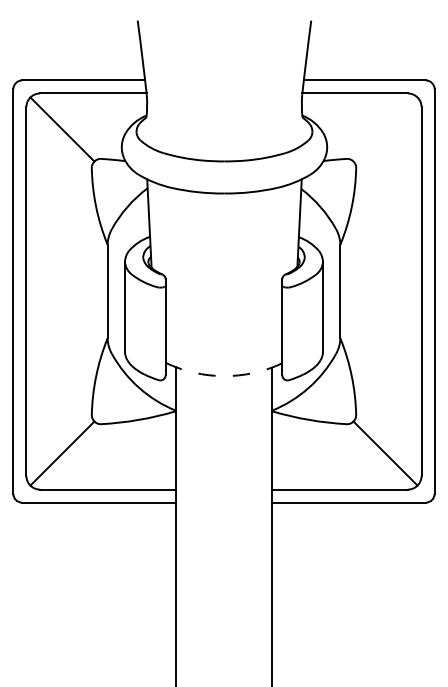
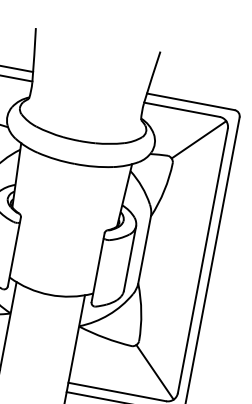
line: (385, 129) -> (198, 139), added
arc: (223, 376) -> (49, 295), dashed -> solid

